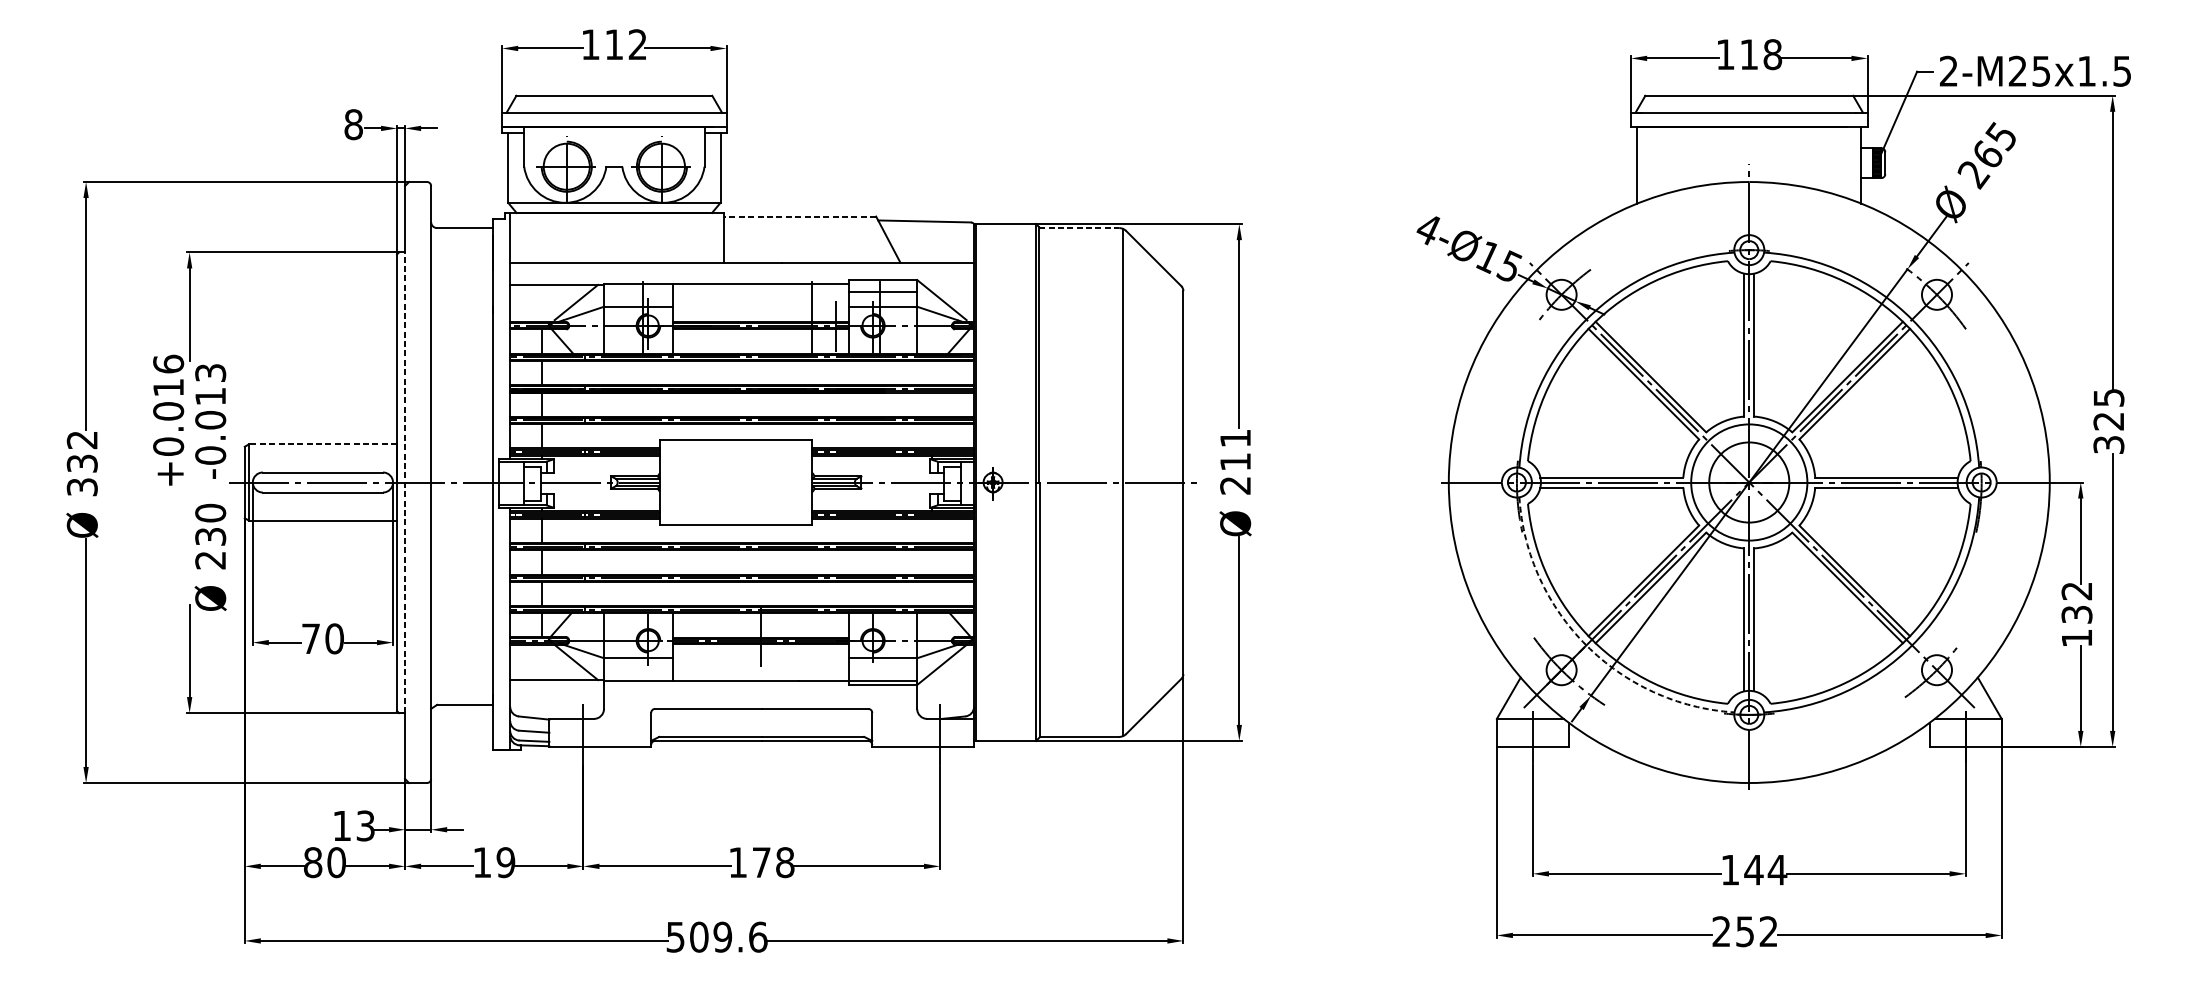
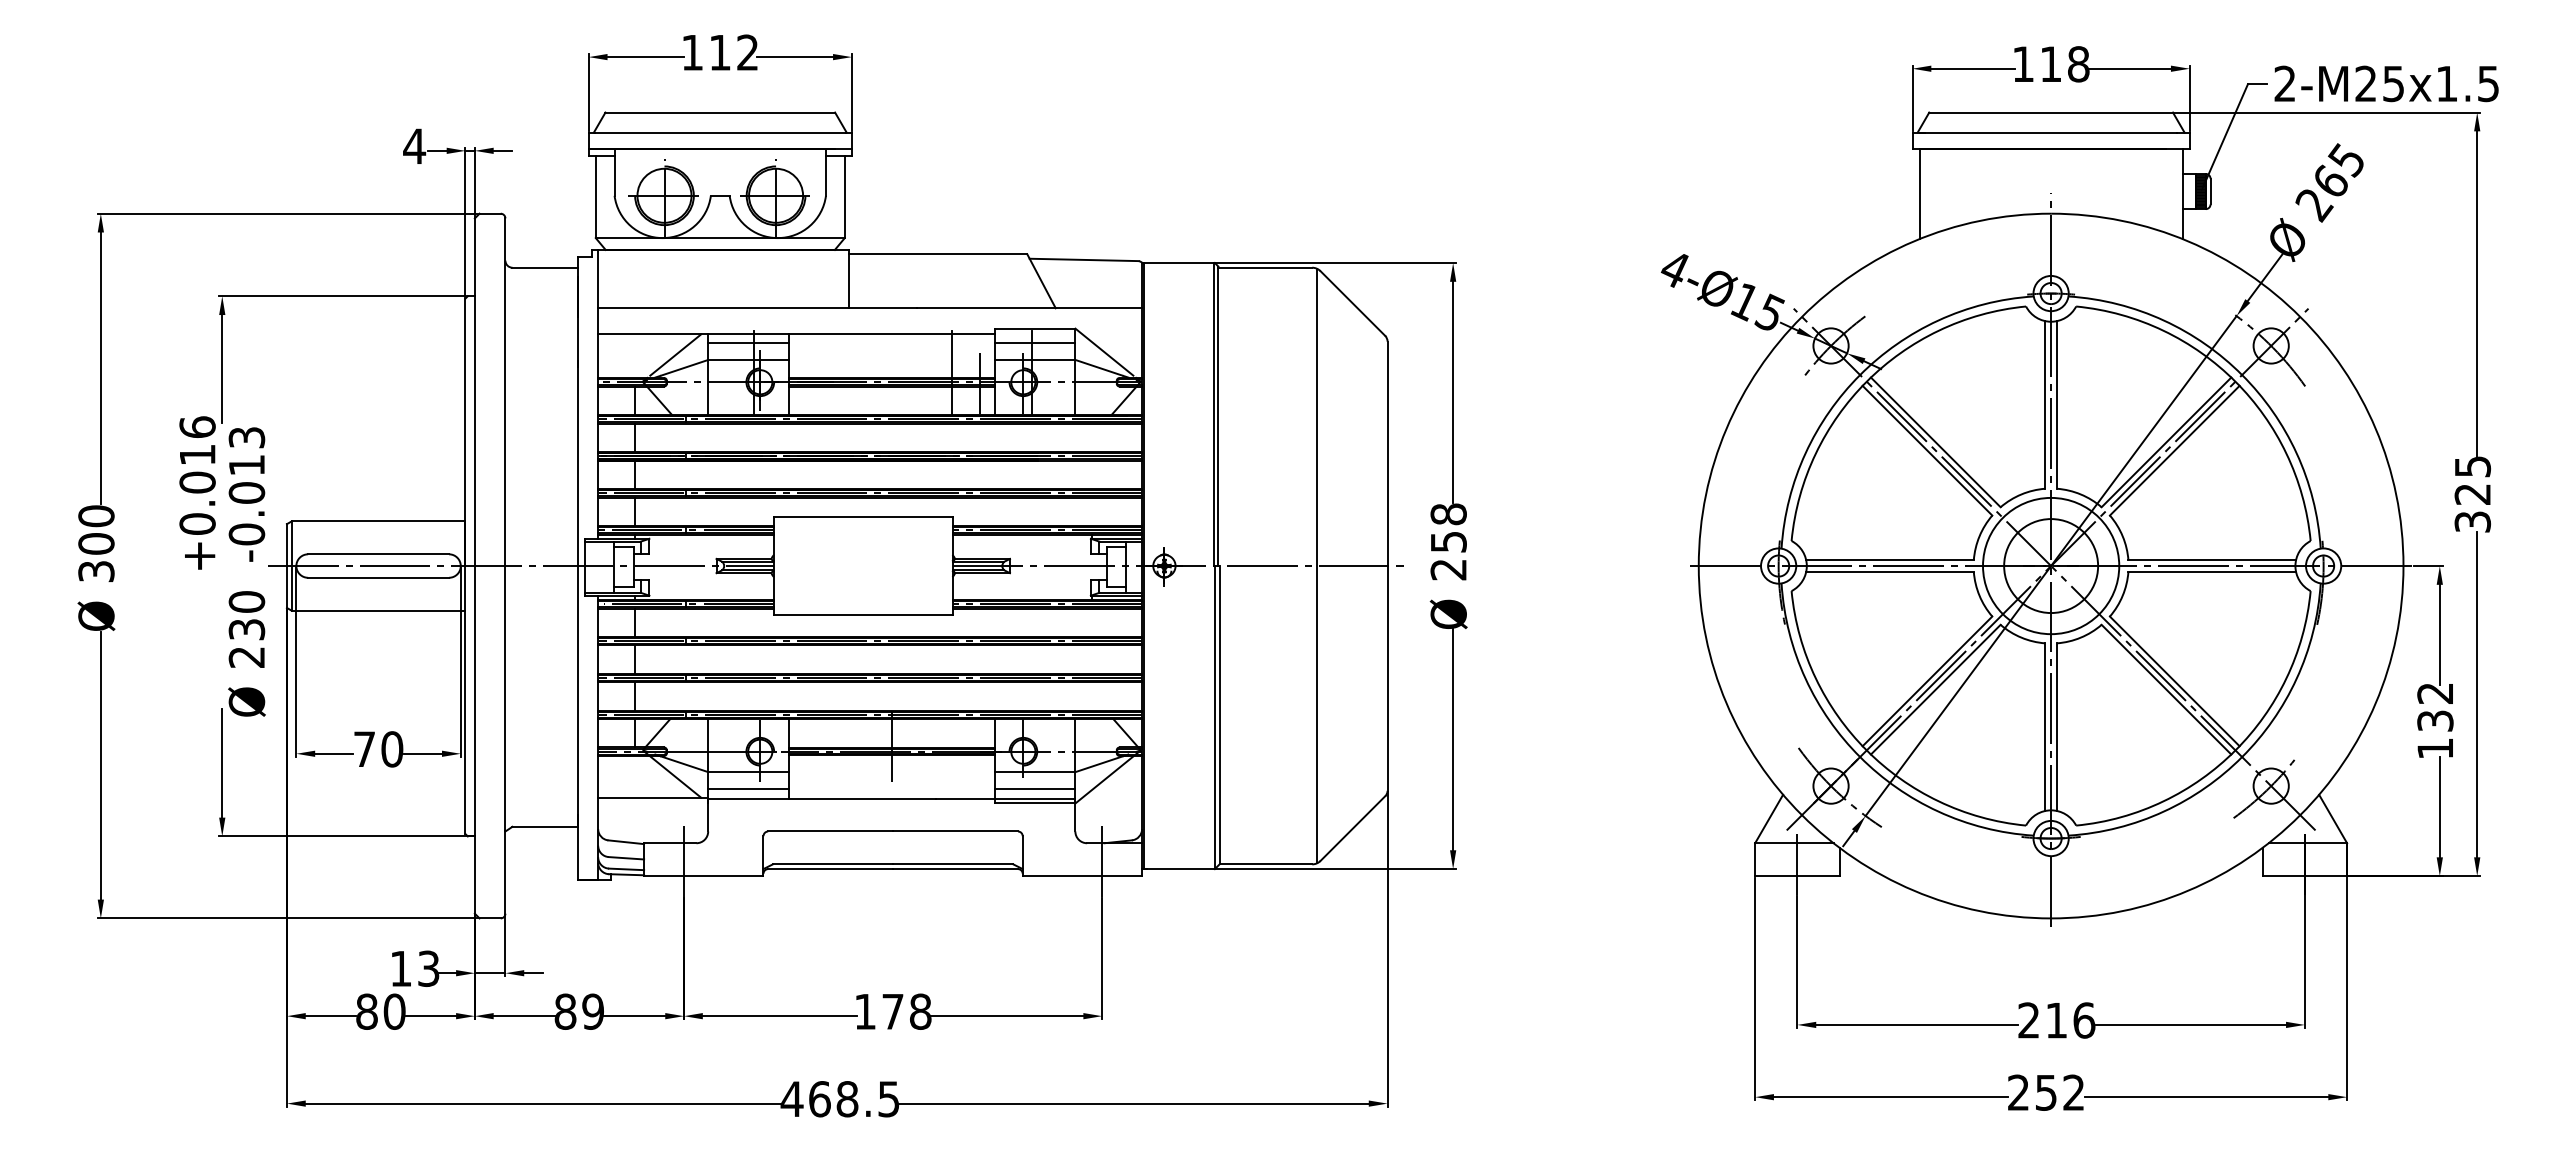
text: (353, 124) -> (414, 146), 8 -> 4
line: (799, 216) -> (937, 254), dashed -> solid
line: (1079, 227) -> (1265, 267), dashed -> solid
line: (638, 291) -> (748, 342), added
line: (322, 444) -> (378, 521), dashed -> solid
text: (1235, 449) -> (1448, 527), 211 -> 258
text: (82, 451) -> (96, 529), 332 -> 300
line: (404, 482) -> (474, 566), dashed -> solid
arc: (1586, 645) -> (1860, 757), dashed -> solid
line: (638, 673) -> (748, 789), added
line: (883, 673) -> (1035, 789), added
text: (482, 862) -> (565, 1011), 19 -> 89
text: (1753, 870) -> (2056, 1020), 144 -> 216
text: (716, 937) -> (840, 1099), 509.6 -> 468.5

